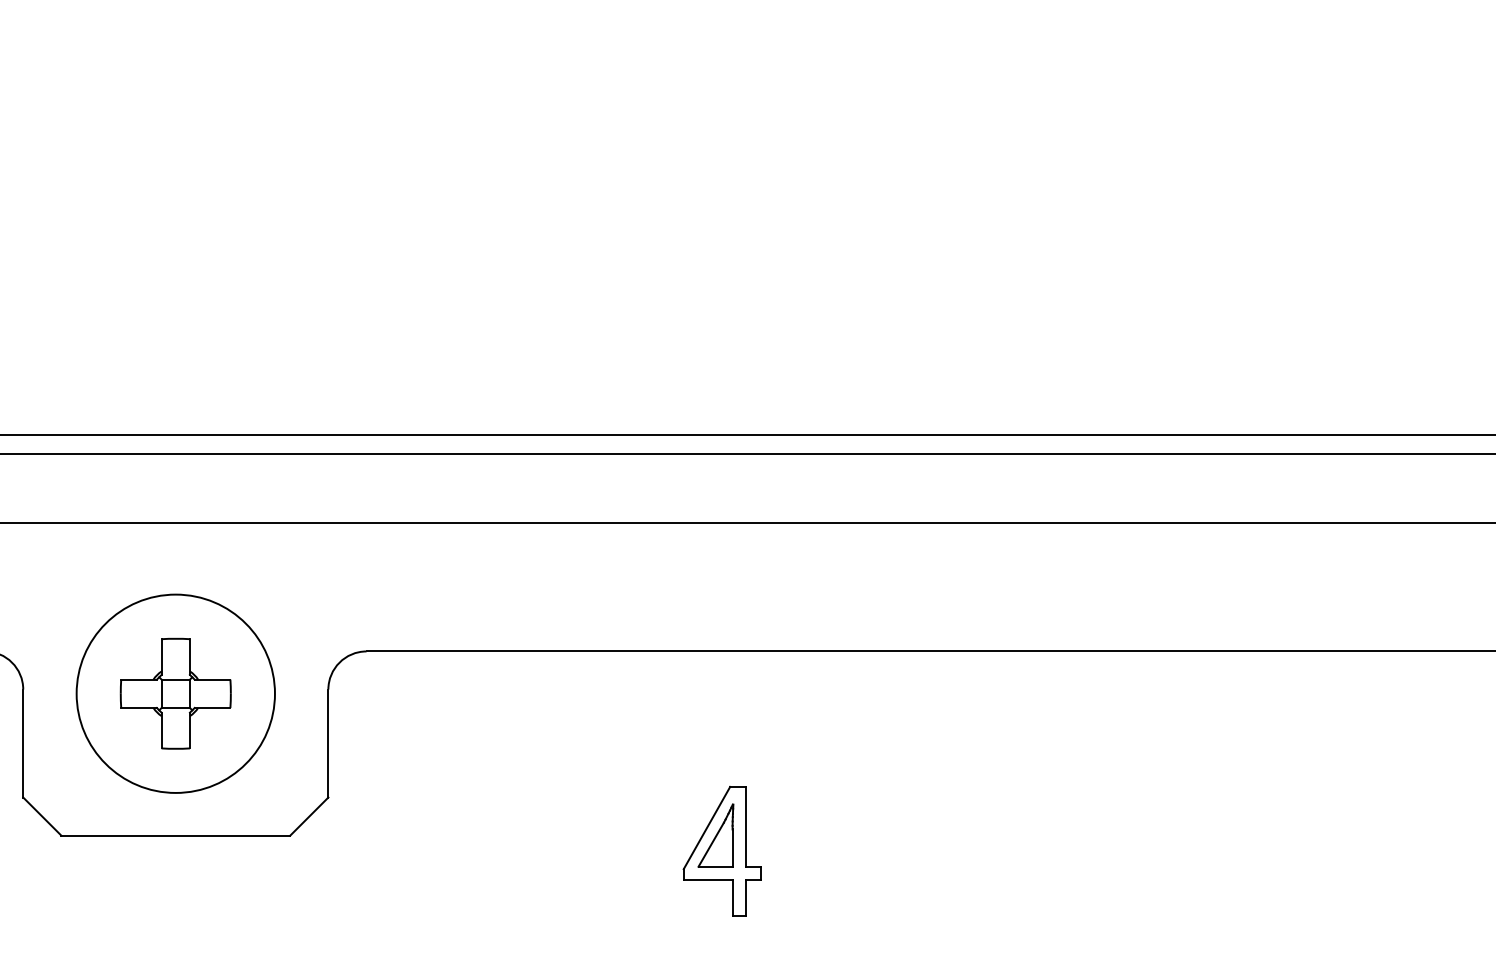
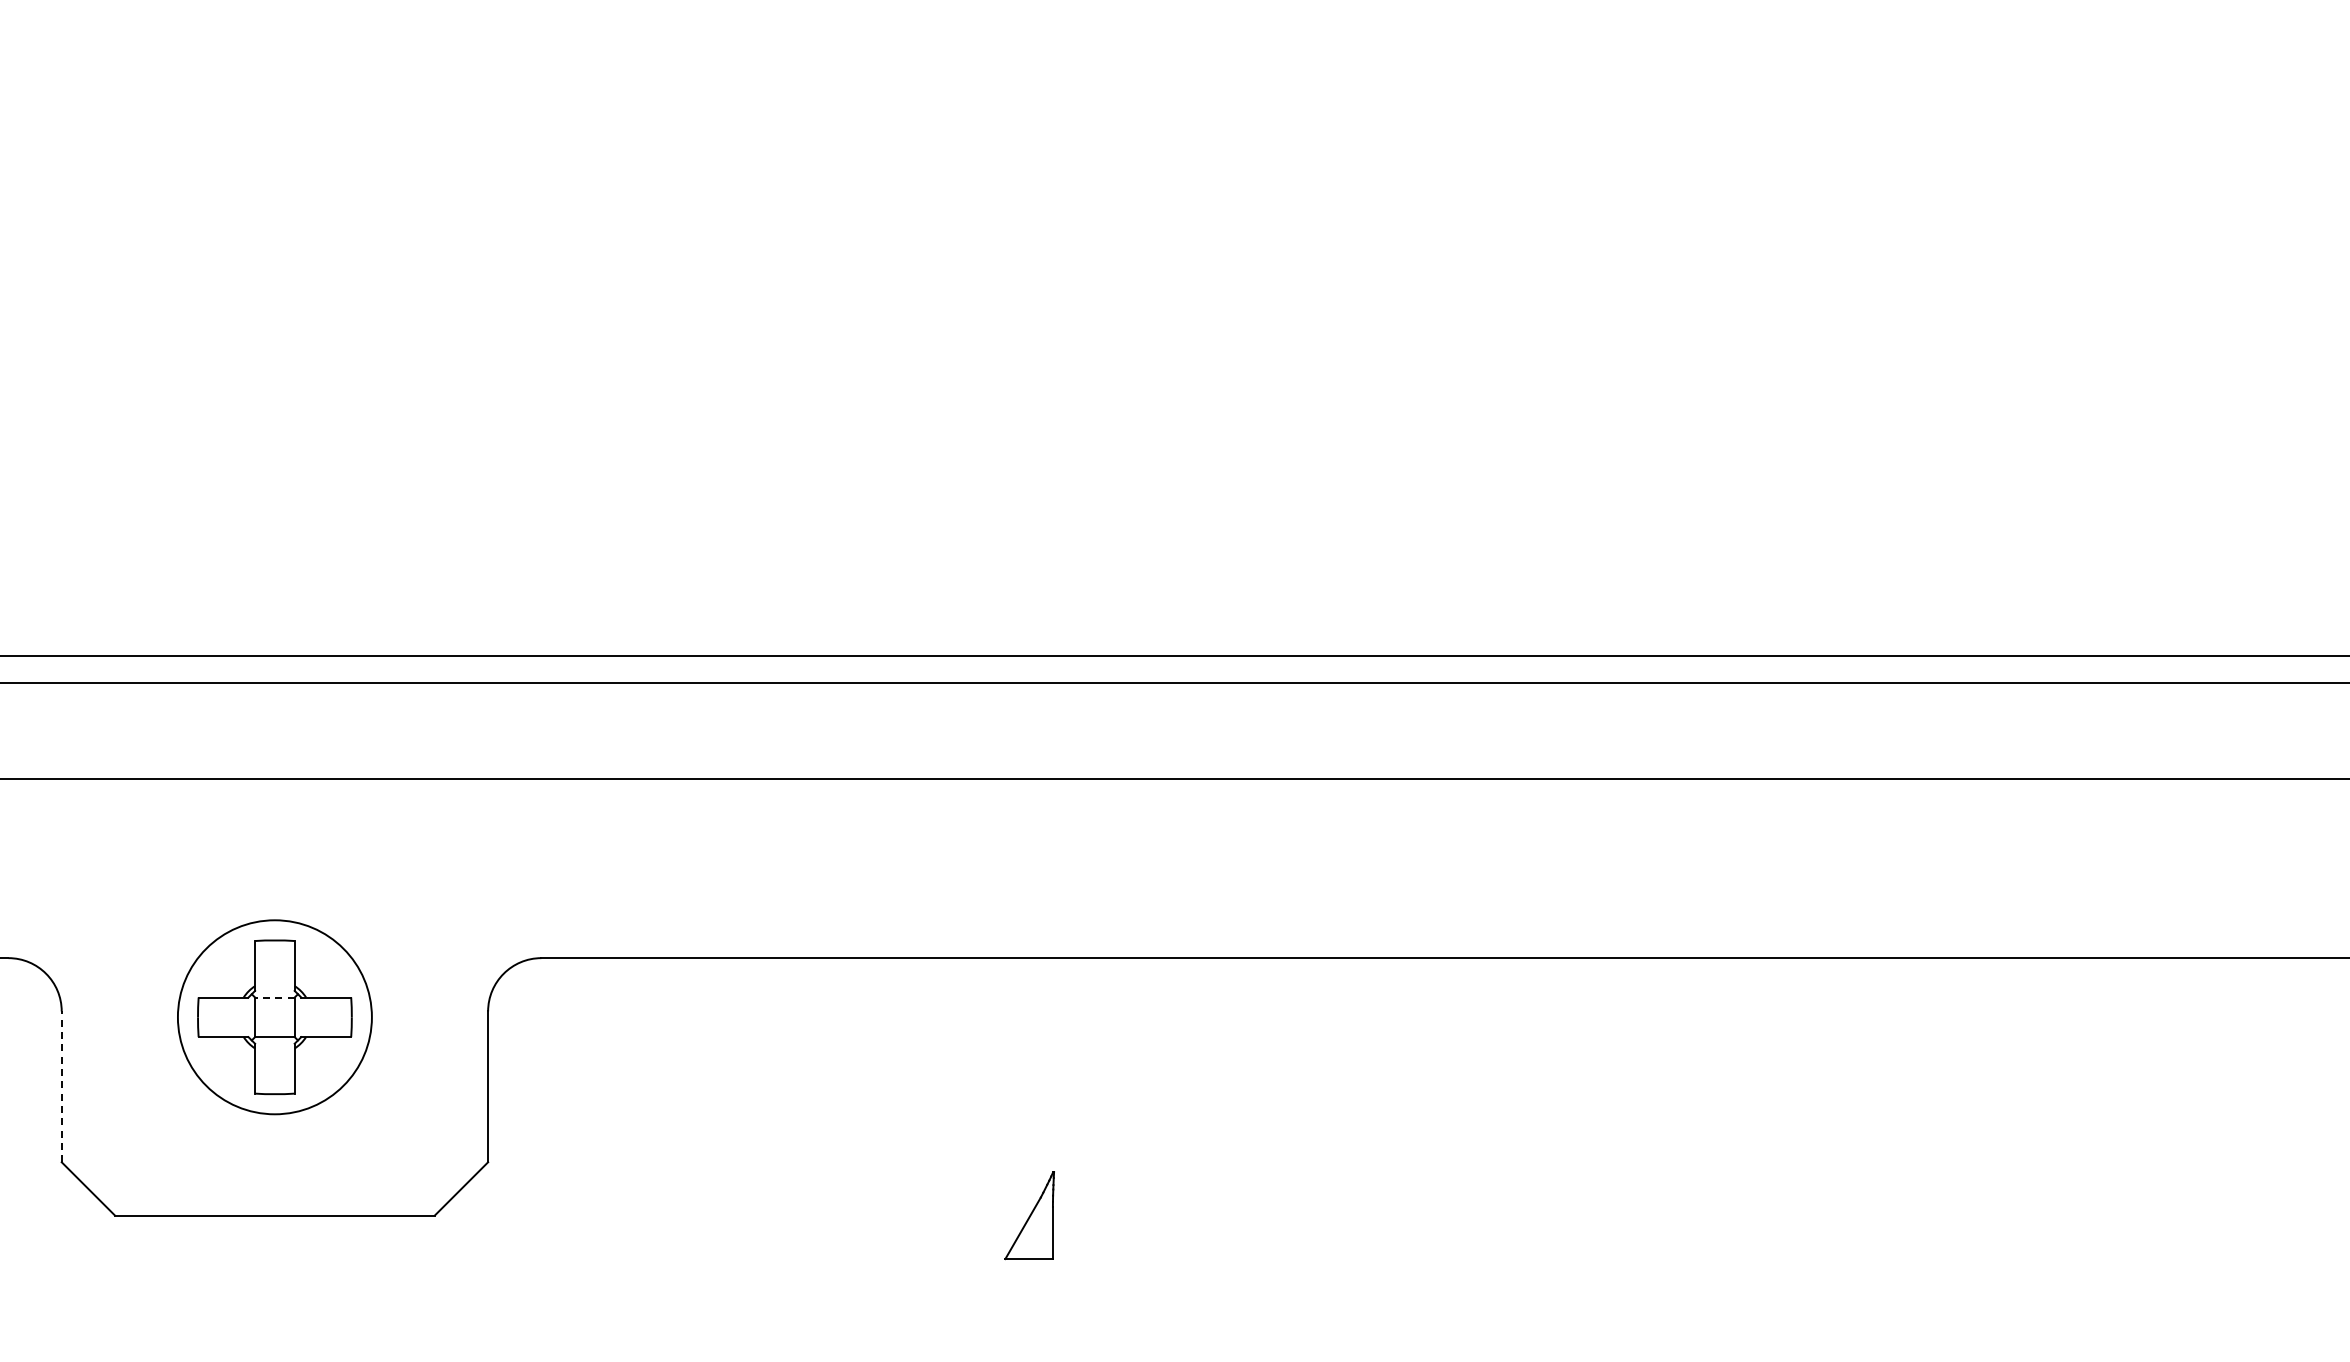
line: (175, 679) -> (274, 997), solid -> dashed
circle: (175, 693) -> (274, 1016), size x0.7
line: (23, 743) -> (61, 1086), solid -> dashed
part: (721, 850) -> (1037, 1236), removed

